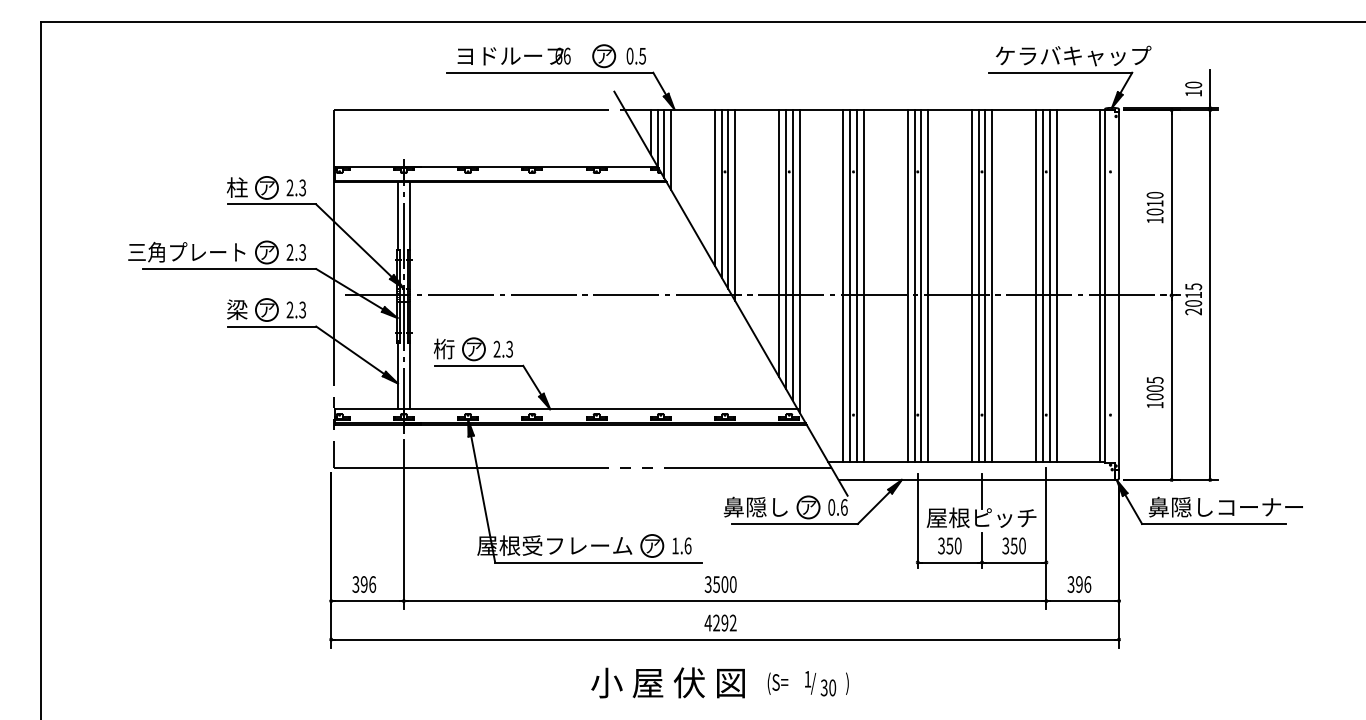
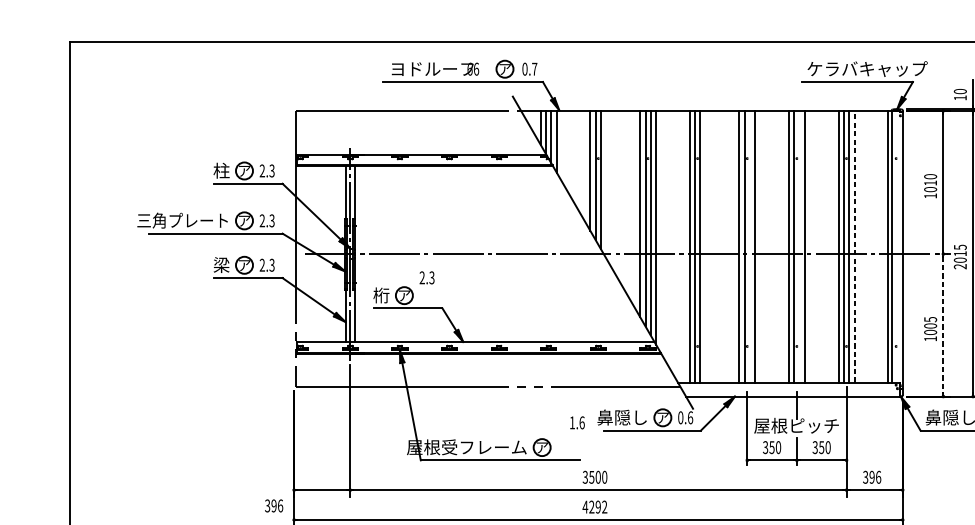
text: (642, 56) -> (534, 69), 0.5 -> 0.7
line: (735, 205) -> (606, 184), removed
line: (1056, 285) -> (854, 246), solid -> dashed
line: (863, 286) -> (705, 247), removed
line: (921, 286) -> (750, 247), removed
line: (985, 286) -> (799, 247), removed
text: (502, 348) -> (426, 277), moved
line: (1171, 388) -> (943, 325), solid -> dashed
text: (681, 545) -> (577, 422), moved
text: (364, 584) -> (274, 505), moved

